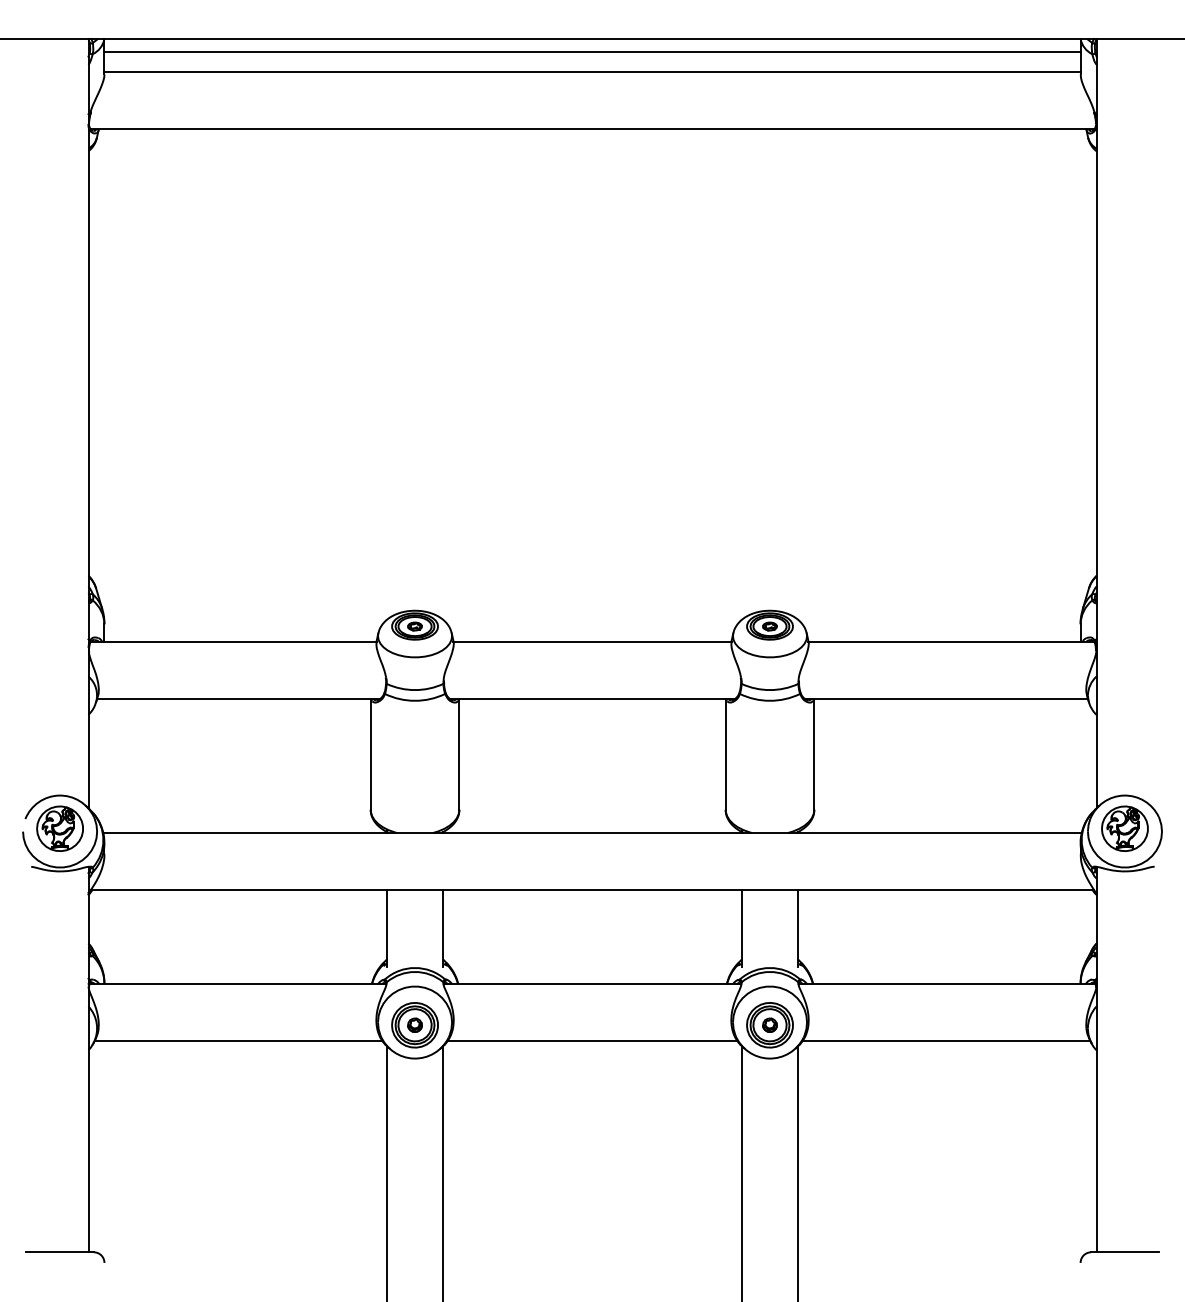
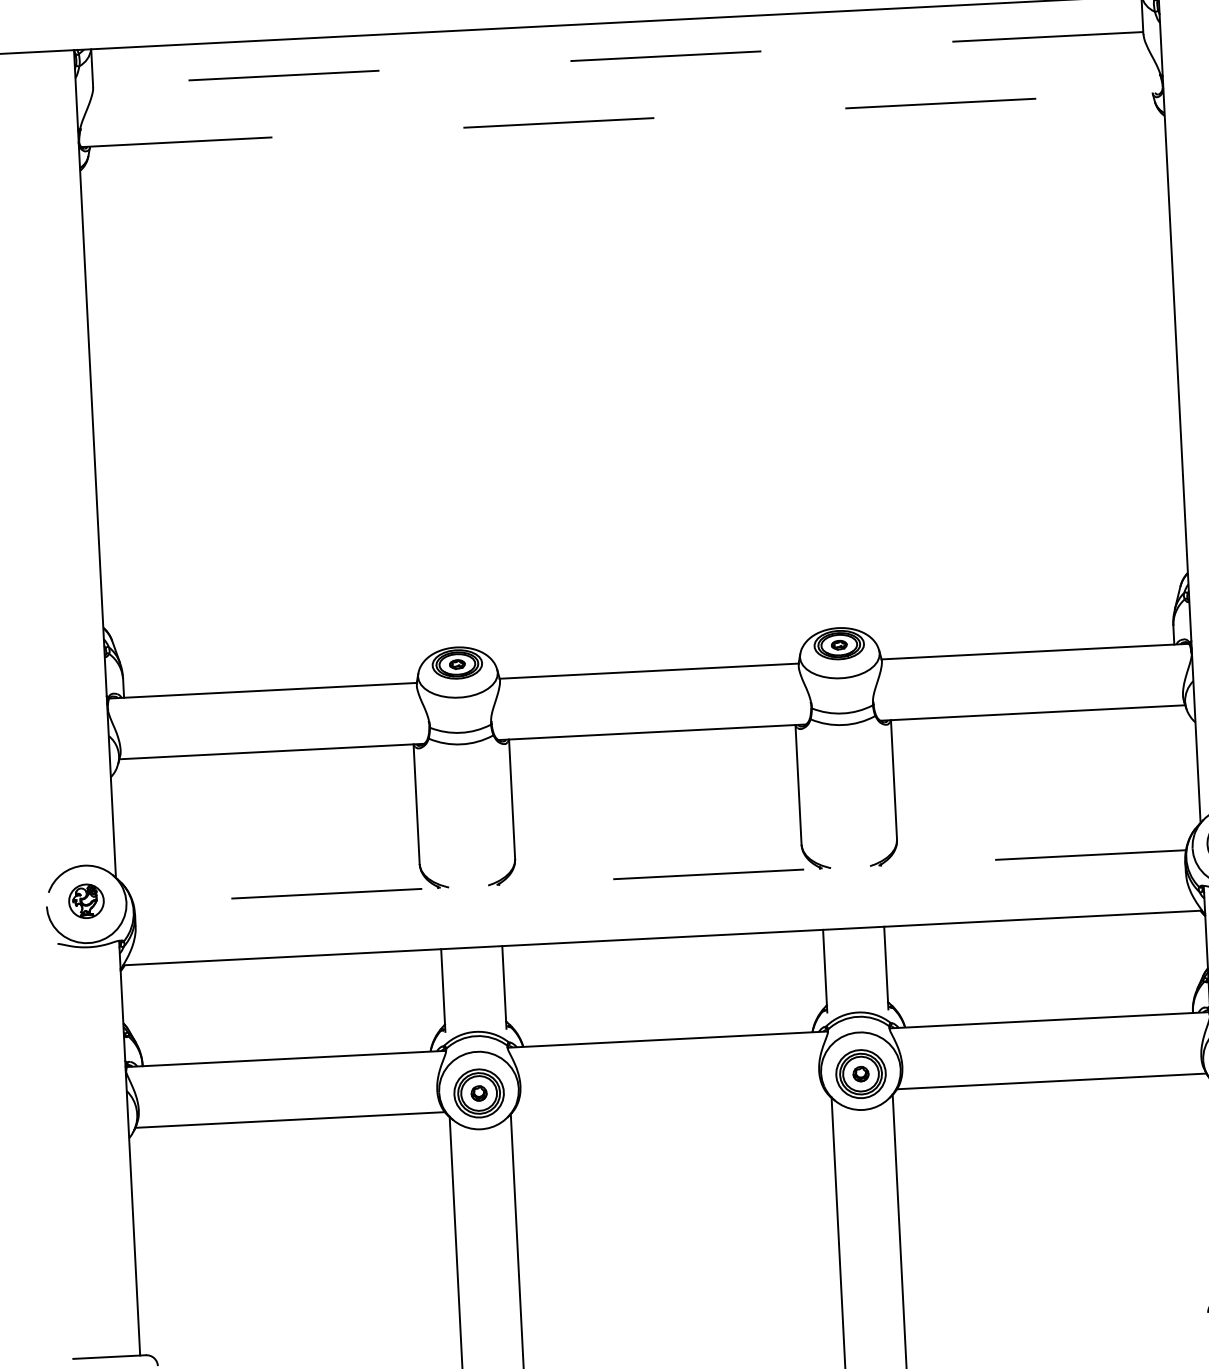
line: (592, 51) -> (616, 36), removed
line: (592, 72) -> (618, 58), solid -> dashed
line: (592, 129) -> (621, 120), solid -> dashed
part: (59, 828) -> (85, 901), size x0.7
line: (592, 832) -> (659, 876), solid -> dashed
line: (592, 1040) -> (670, 1100), removed

